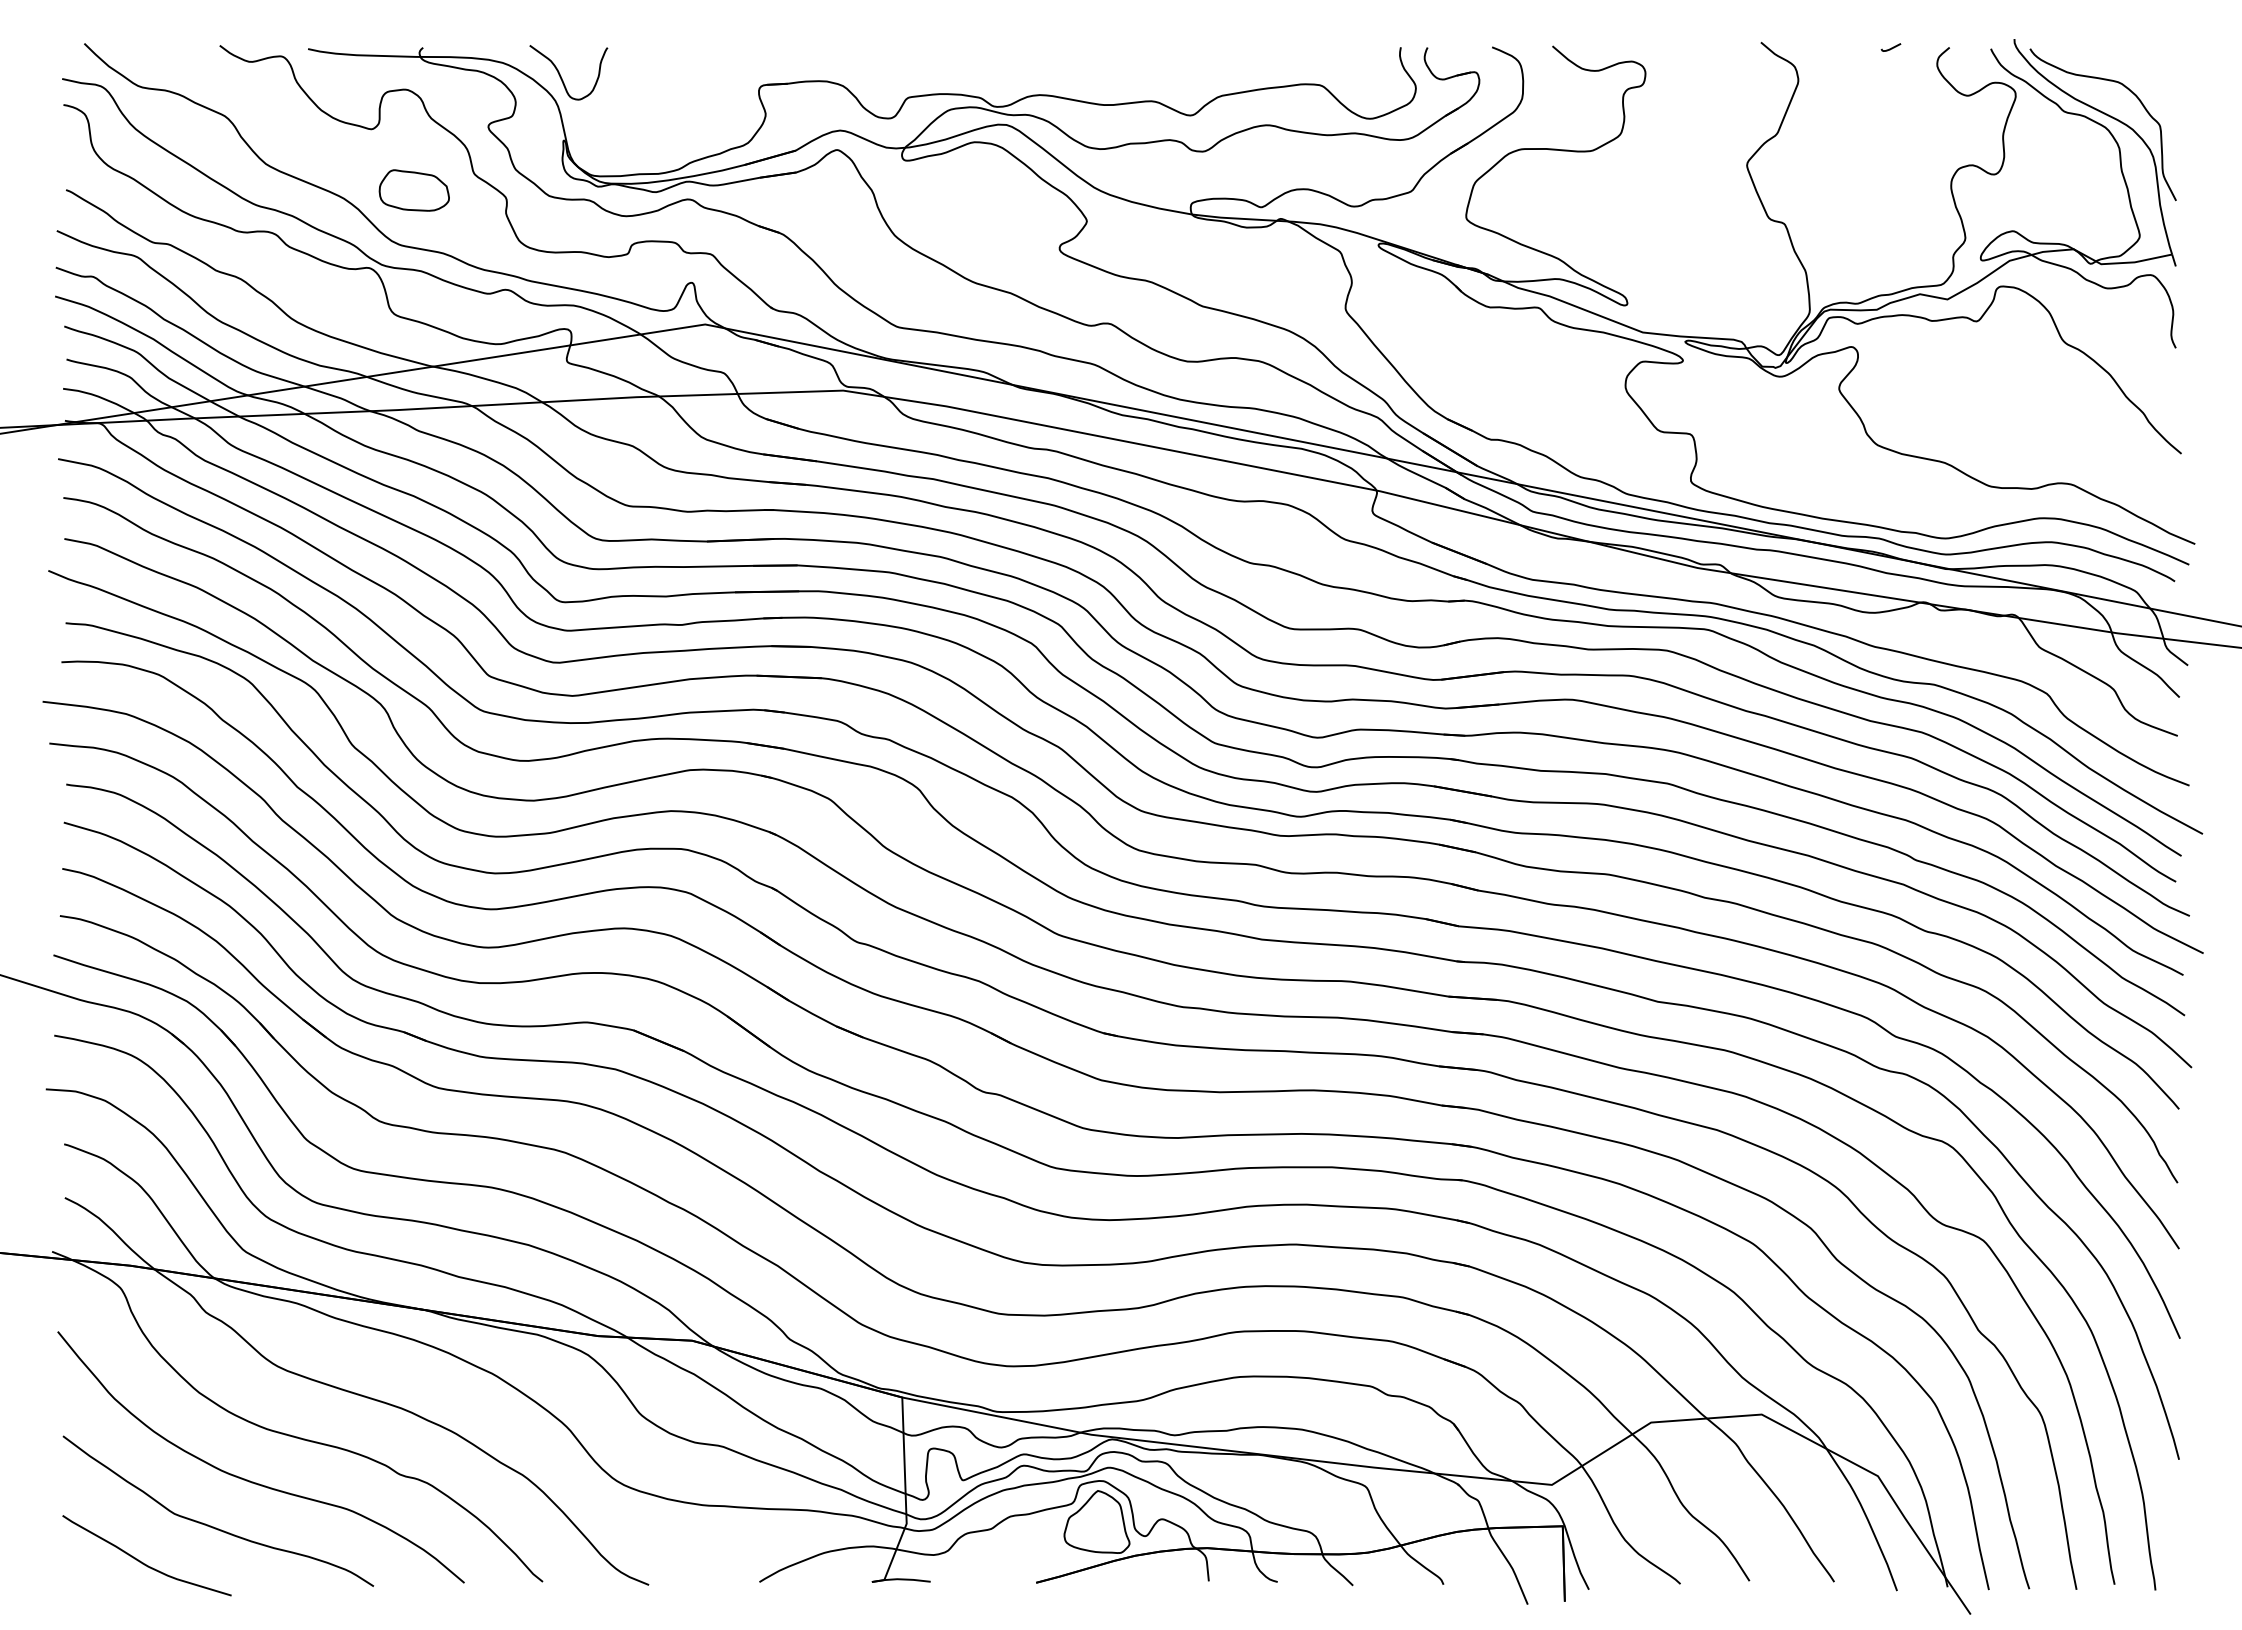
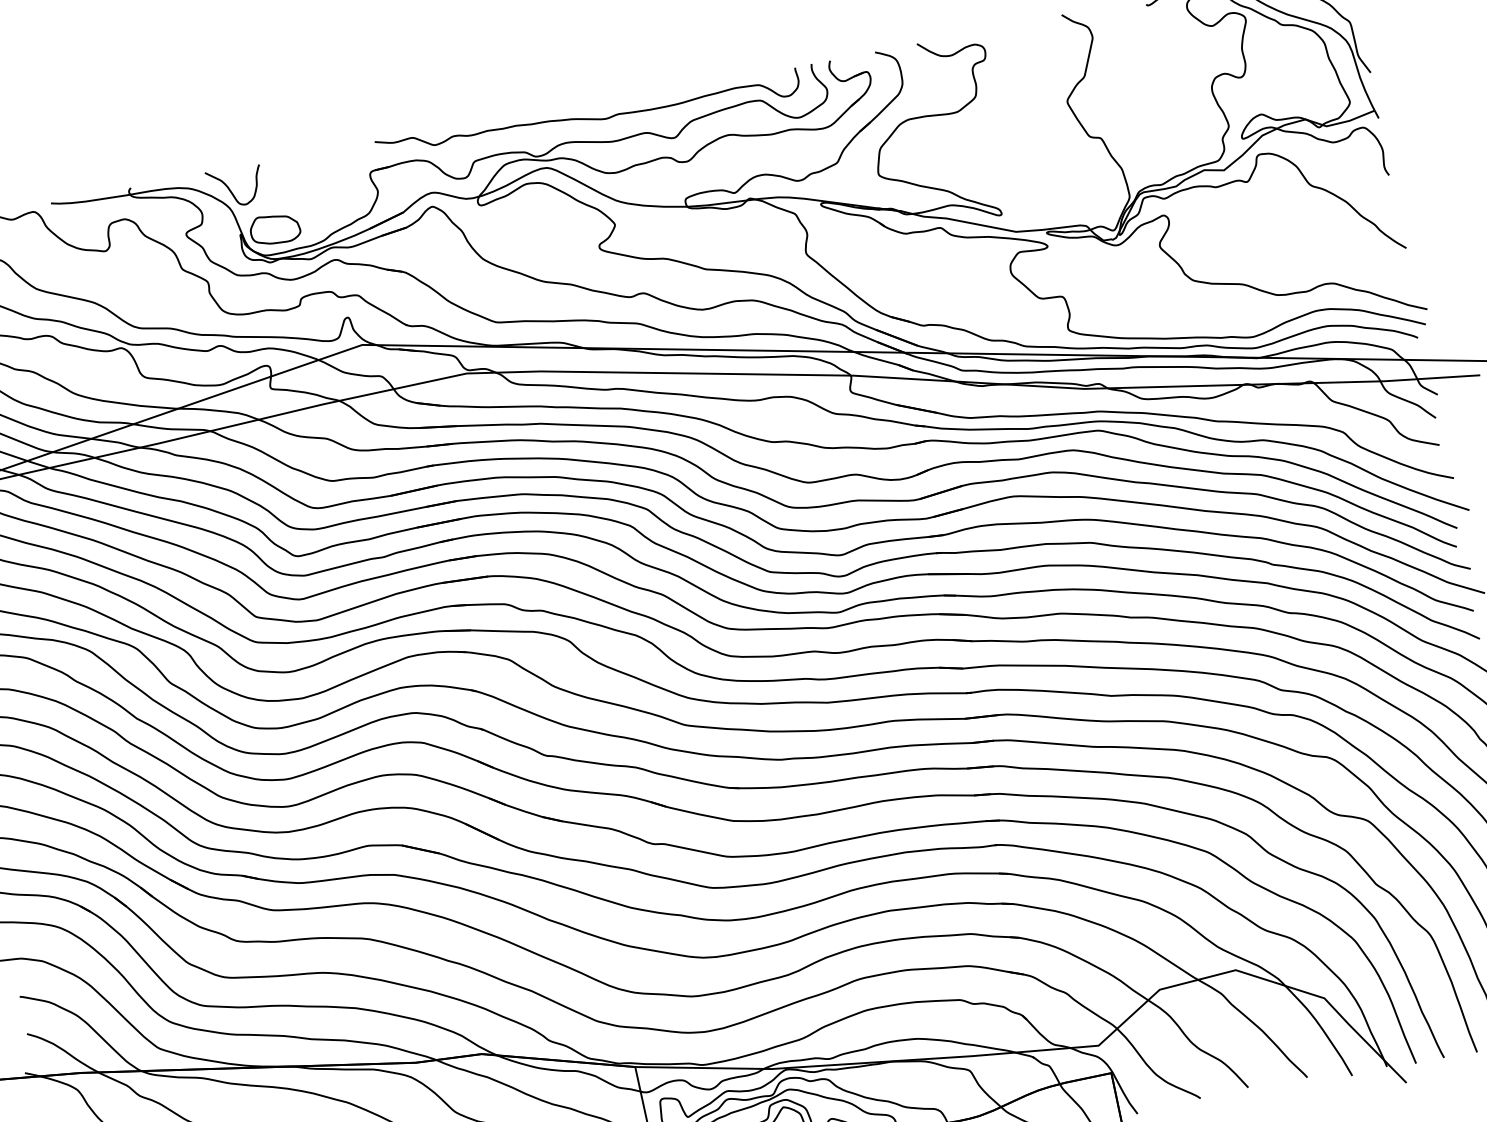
curve: (1076, 66) -> (588, 118), added
part: (413, 190) -> (274, 229), moved

